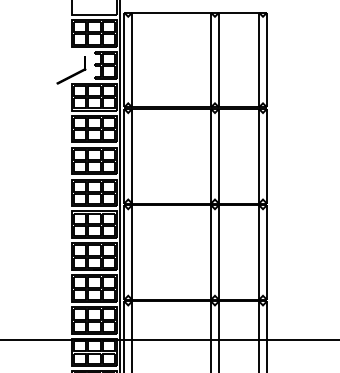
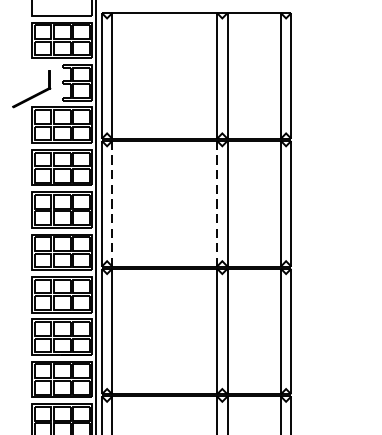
line: (132, 156) -> (112, 204), solid -> dashed
line: (211, 156) -> (217, 204), solid -> dashed

